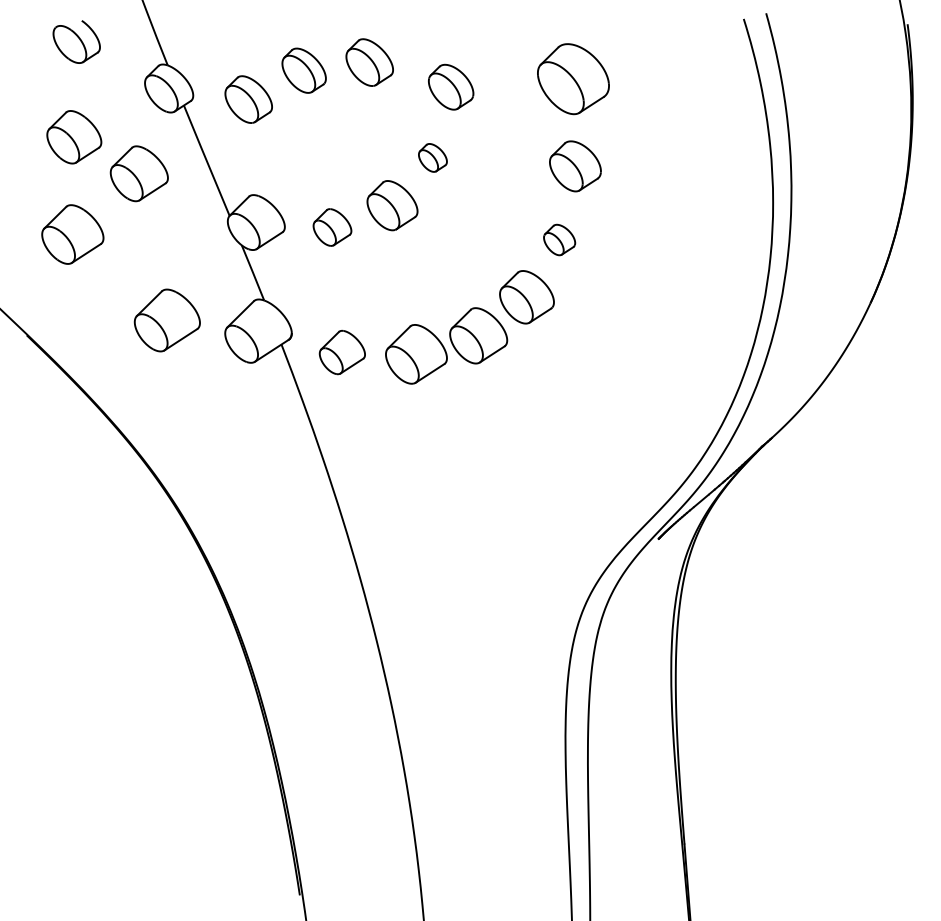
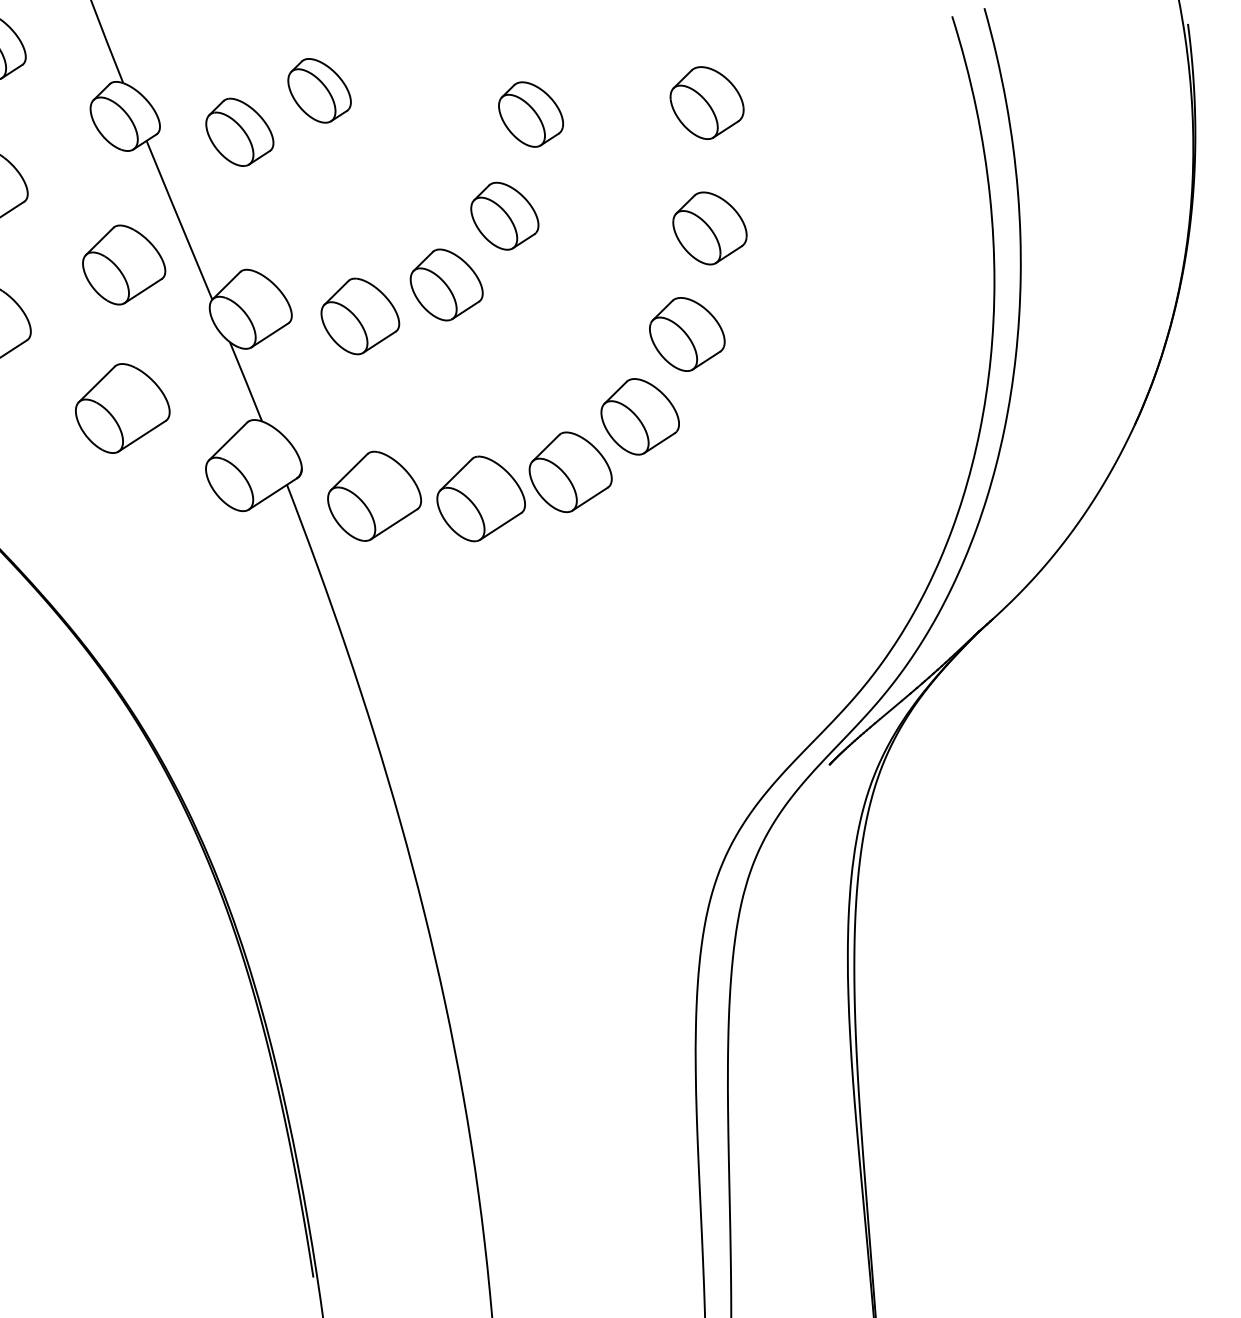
part: (369, 62) -> (413, 78), removed
part: (573, 79) -> (707, 103), size x0.71
part: (432, 157) -> (504, 215), size x1.67
part: (138, 173) -> (122, 264), moved
part: (332, 227) -> (360, 316), size x1.43
part: (559, 239) -> (687, 333), size x1.67
part: (166, 320) -> (121, 408), moved
part: (342, 352) -> (374, 496), size x1.43

